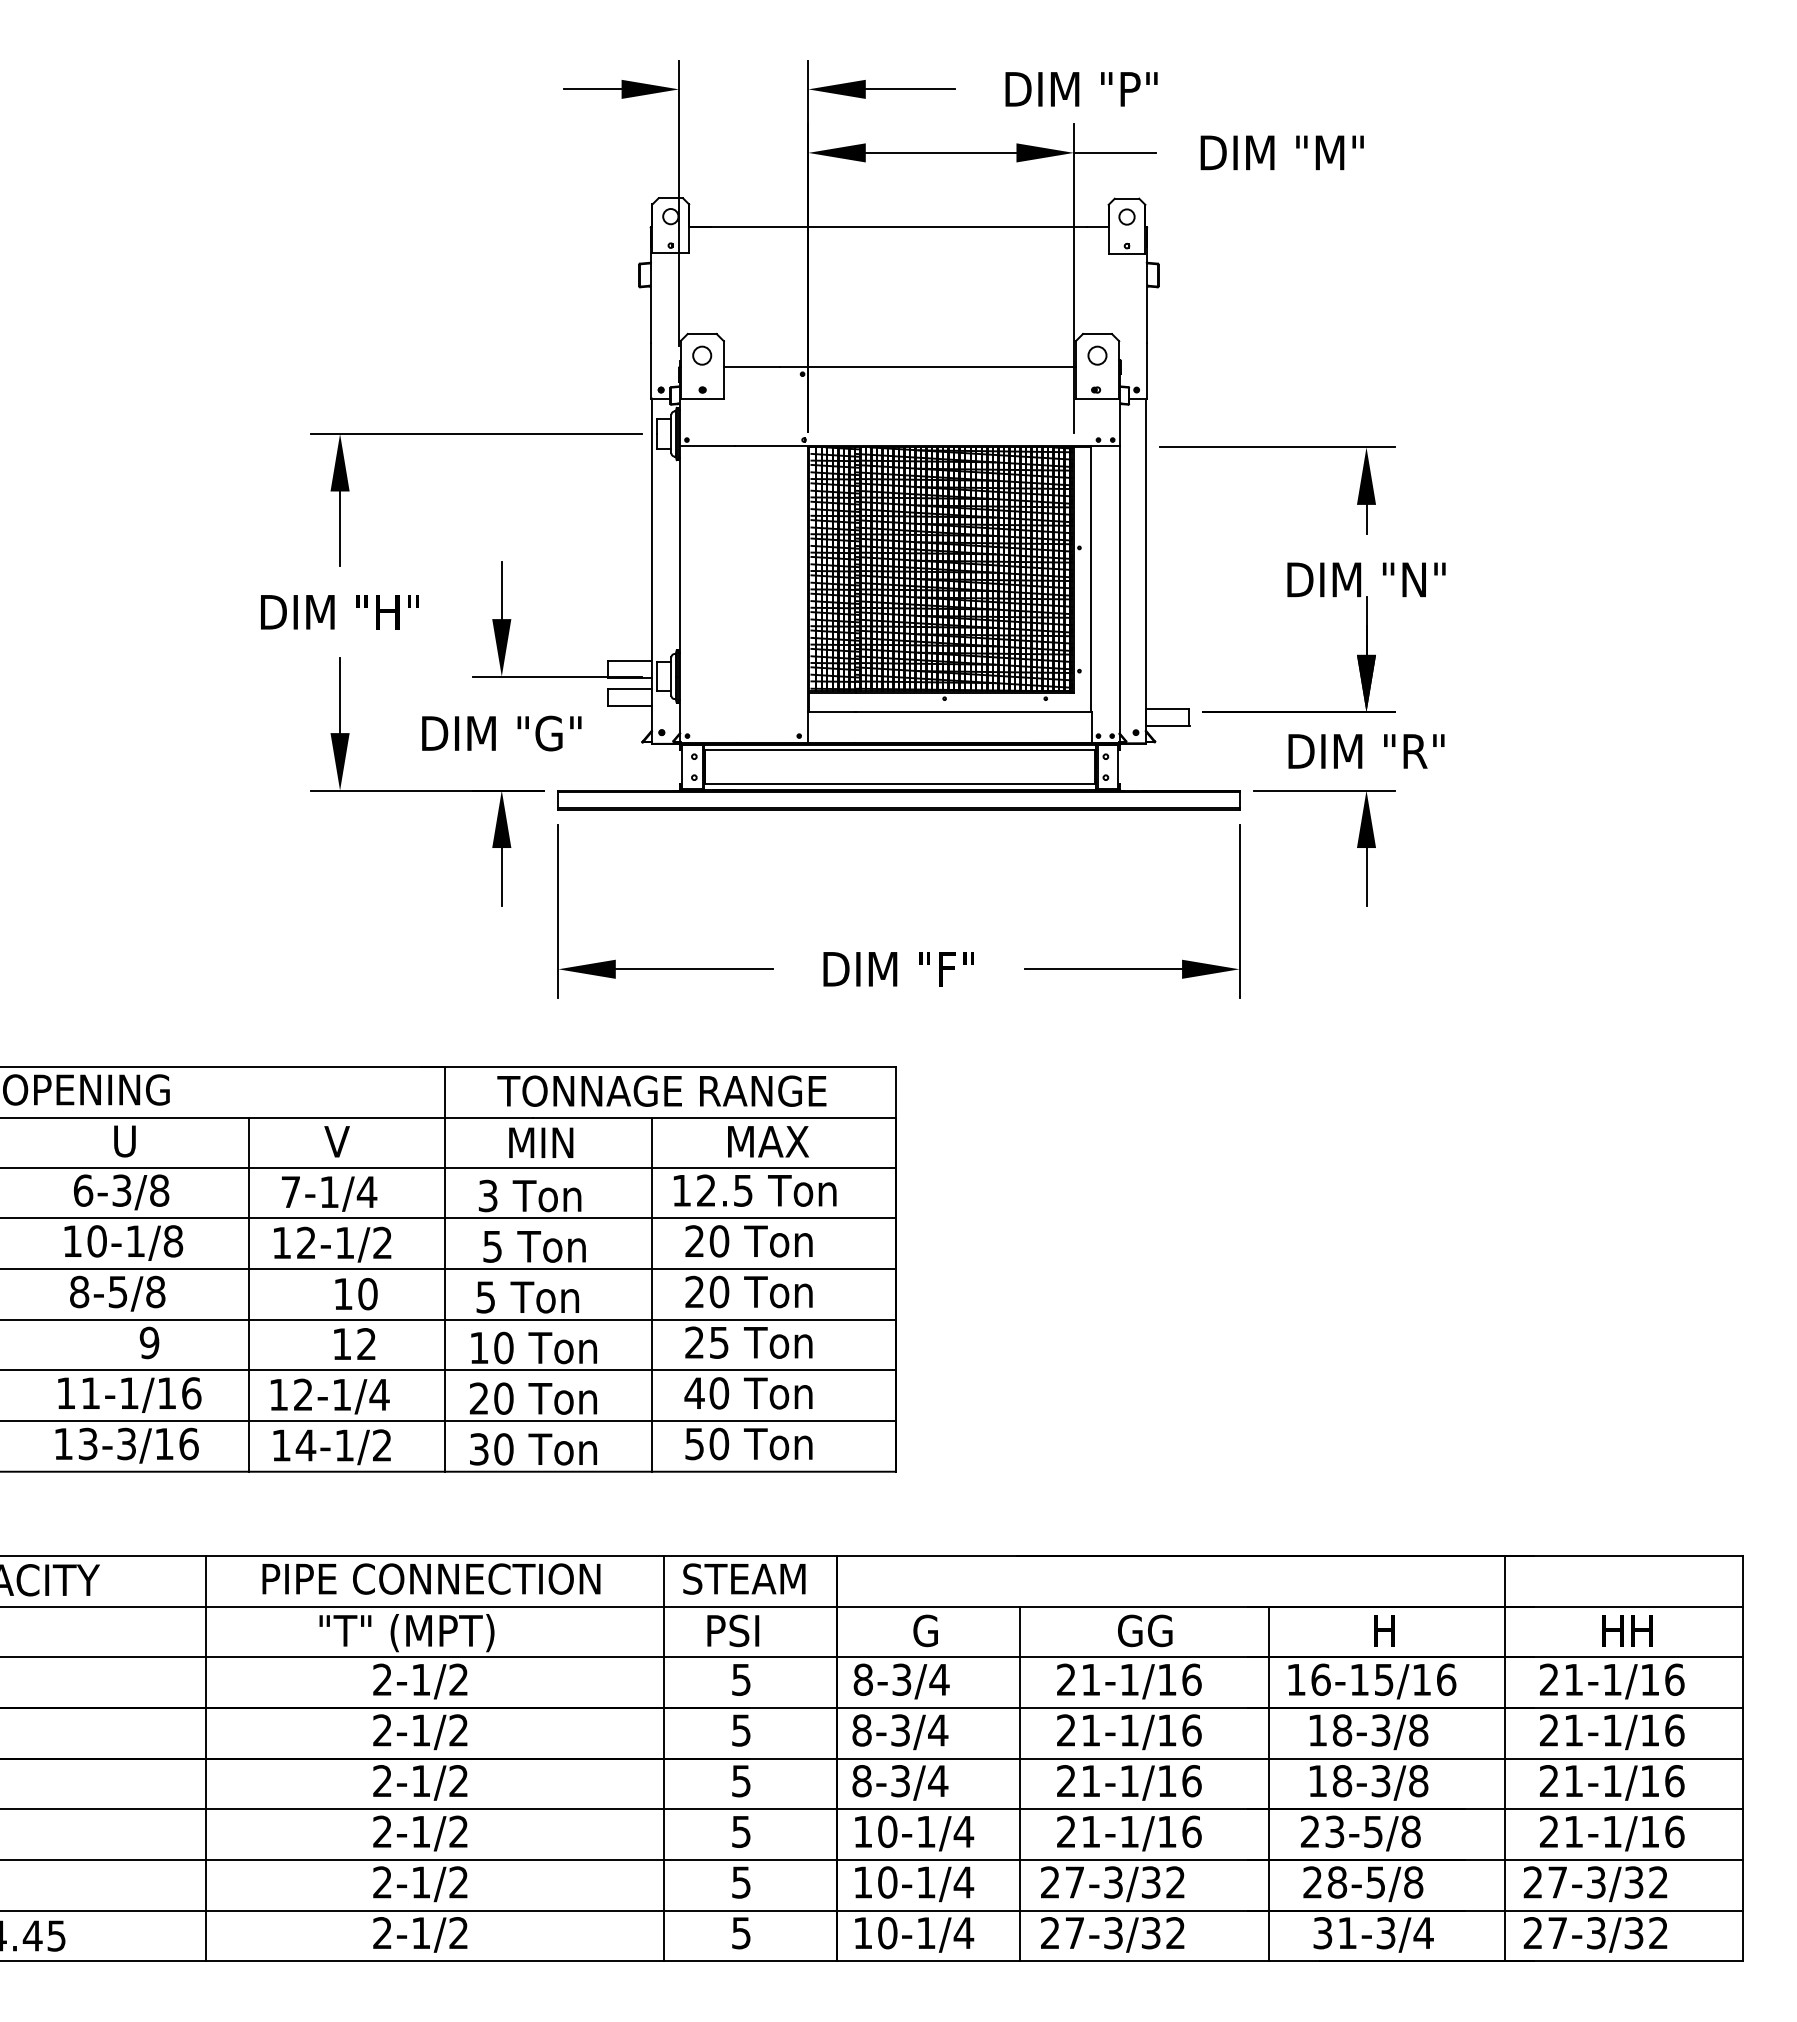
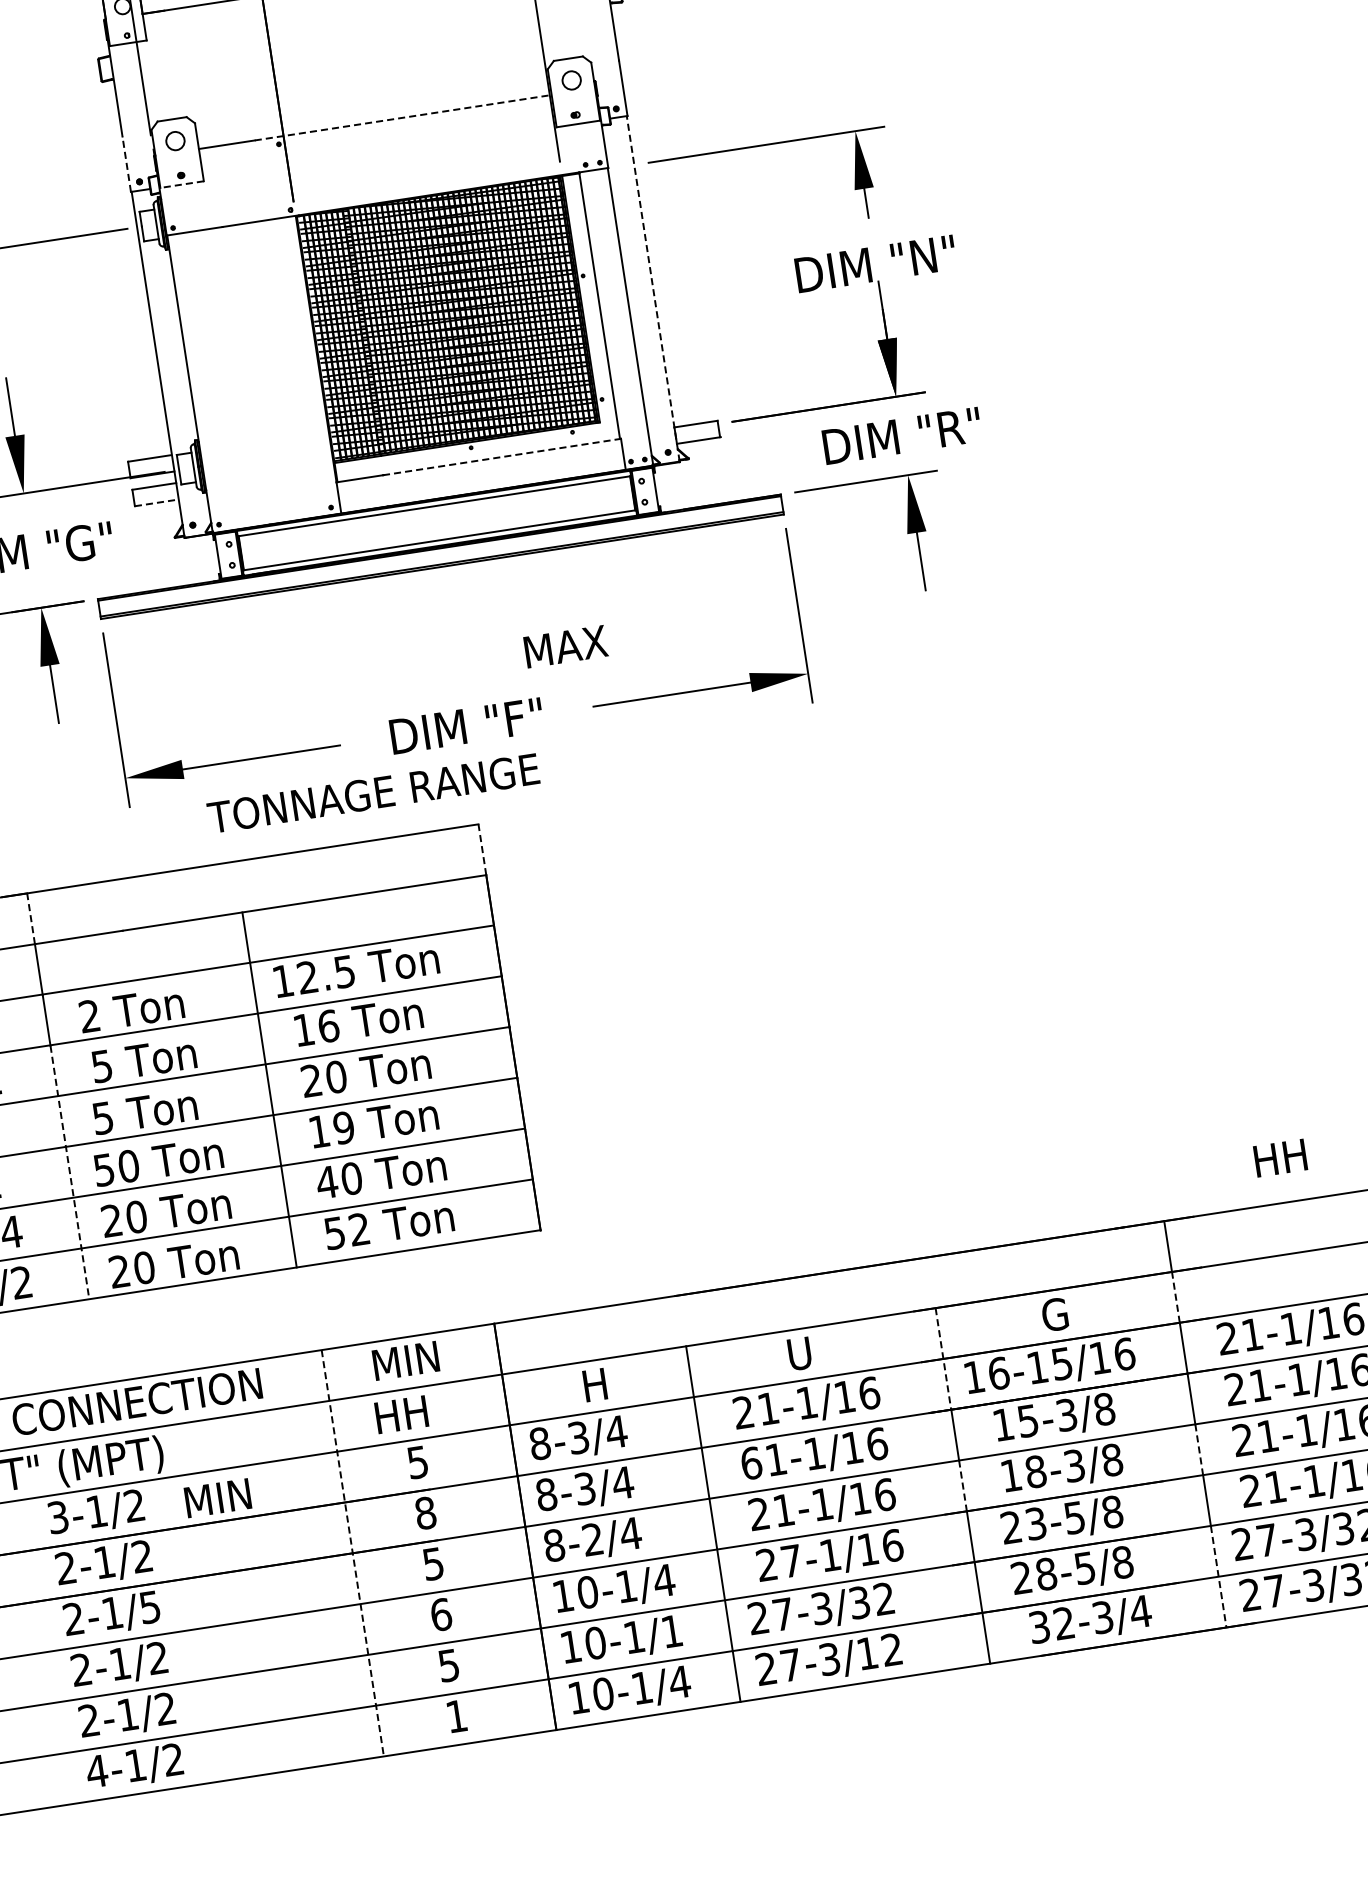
line: (928, 366) -> (403, 117), solid -> dashed
line: (651, 371) -> (127, 164), solid -> dashed
line: (702, 399) -> (182, 184), solid -> dashed
line: (1145, 570) -> (652, 288), solid -> dashed
line: (630, 705) -> (157, 502), solid -> dashed
line: (973, 712) -> (502, 457), solid -> dashed
text: (661, 1090) -> (372, 792), moved
line: (445, 1091) -> (31, 918), solid -> dashed
line: (895, 1091) -> (482, 849), solid -> dashed
text: (768, 1141) -> (565, 646), moved
text: (541, 1142) -> (218, 1497), moved
text: (487, 1196) -> (89, 1016), 3 -> 2
text: (707, 1241) -> (316, 1028), 20 -> 16
text: (706, 1342) -> (331, 1129), 25 -> 19
line: (445, 1345) -> (69, 1172), solid -> dashed
text: (479, 1348) -> (104, 1170), 10 -> 50
text: (719, 1443) -> (359, 1228), 50 -> 52
text: (478, 1449) -> (118, 1271), 30 -> 20
text: (744, 1578) -> (405, 1360), STEAM -> MIN
text: (733, 1630) -> (402, 1414), PSI -> HH
text: (925, 1630) -> (594, 1384), G -> H
text: (1145, 1630) -> (815, 1351), GG -> U
text: (1384, 1630) -> (1054, 1314), H -> G
text: (1627, 1630) -> (1280, 1157), moved
line: (1504, 1631) -> (1175, 1296), solid -> dashed
line: (1269, 1657) -> (943, 1359), solid -> dashed
text: (382, 1679) -> (58, 1517), 2-1/2 -> 3-1/2
text: (741, 1730) -> (425, 1513), 5 -> 8
text: (1066, 1730) -> (751, 1463), 21-1/16 -> 61-1/16
text: (1342, 1730) -> (1028, 1421), 18-3/8 -> 15-3/8
line: (664, 1758) -> (352, 1553), solid -> dashed
text: (458, 1781) -> (149, 1607), 2-1/2 -> 2-1/5
text: (900, 1781) -> (592, 1539), 8-3/4 -> 8-2/4
line: (1269, 1784) -> (963, 1486), solid -> dashed
line: (1504, 1784) -> (1198, 1450), solid -> dashed
text: (741, 1831) -> (441, 1614), 5 -> 6
text: (1091, 1831) -> (792, 1560), 21-1/16 -> 27-1/16
text: (963, 1882) -> (671, 1631), 10-1/4 -> 10-1/1
line: (1504, 1910) -> (1218, 1576), solid -> dashed
text: (382, 1932) -> (96, 1770), 2-1/2 -> 4-1/2
text: (1347, 1932) -> (1064, 1622), 31-3/4 -> 32-3/4
text: (741, 1933) -> (456, 1716), 5 -> 1
text: (1151, 1933) -> (867, 1653), 27-3/32 -> 27-3/12

